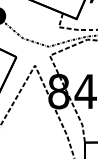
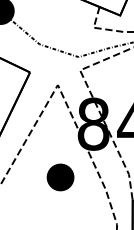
part: (36, 127) -> (60, 177), added

